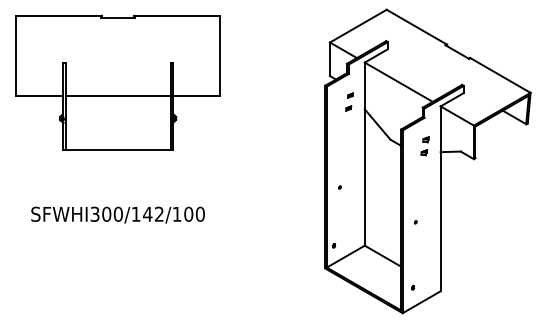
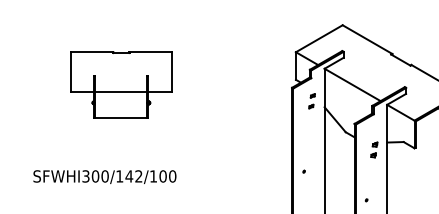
part: (117, 82) -> (120, 85), size x0.6
part: (424, 146) -> (373, 150), moved
text: (117, 214) -> (104, 176), moved

